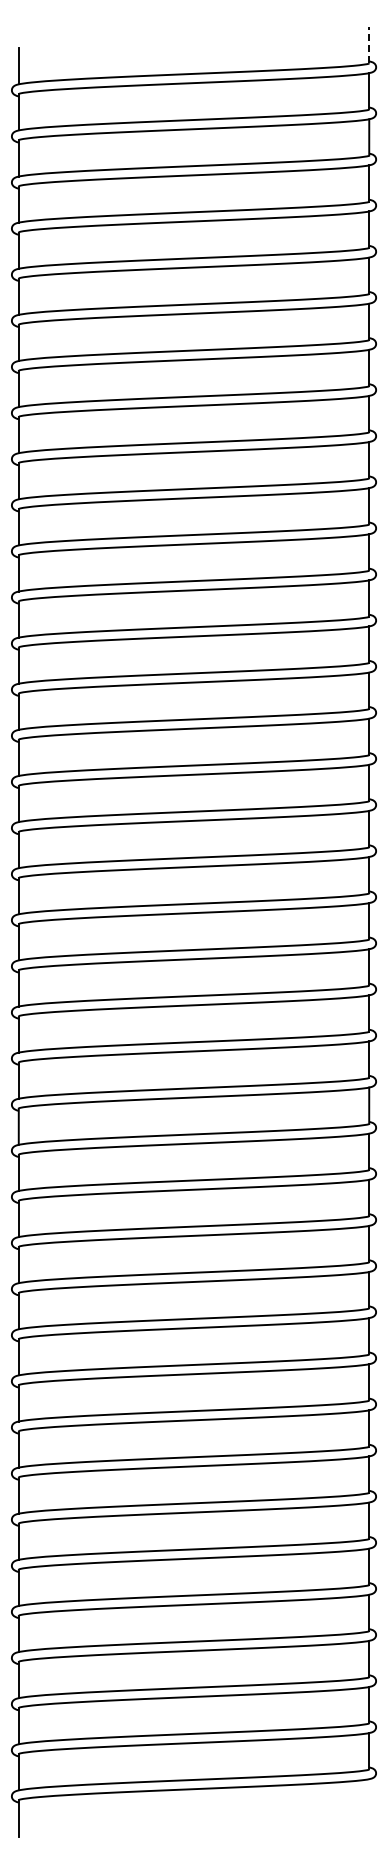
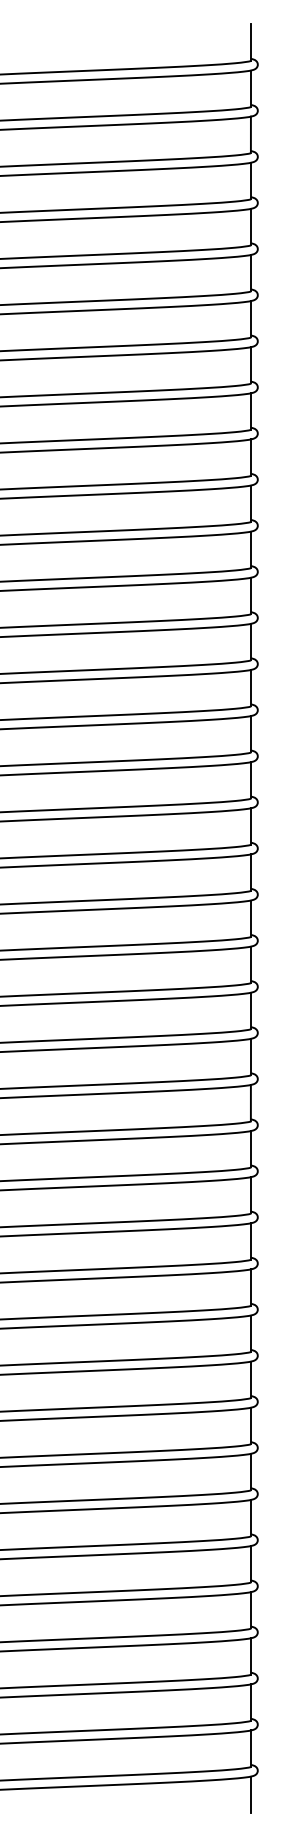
line: (369, 44) -> (251, 41), dashed -> solid
line: (369, 1797) -> (251, 1794), added

